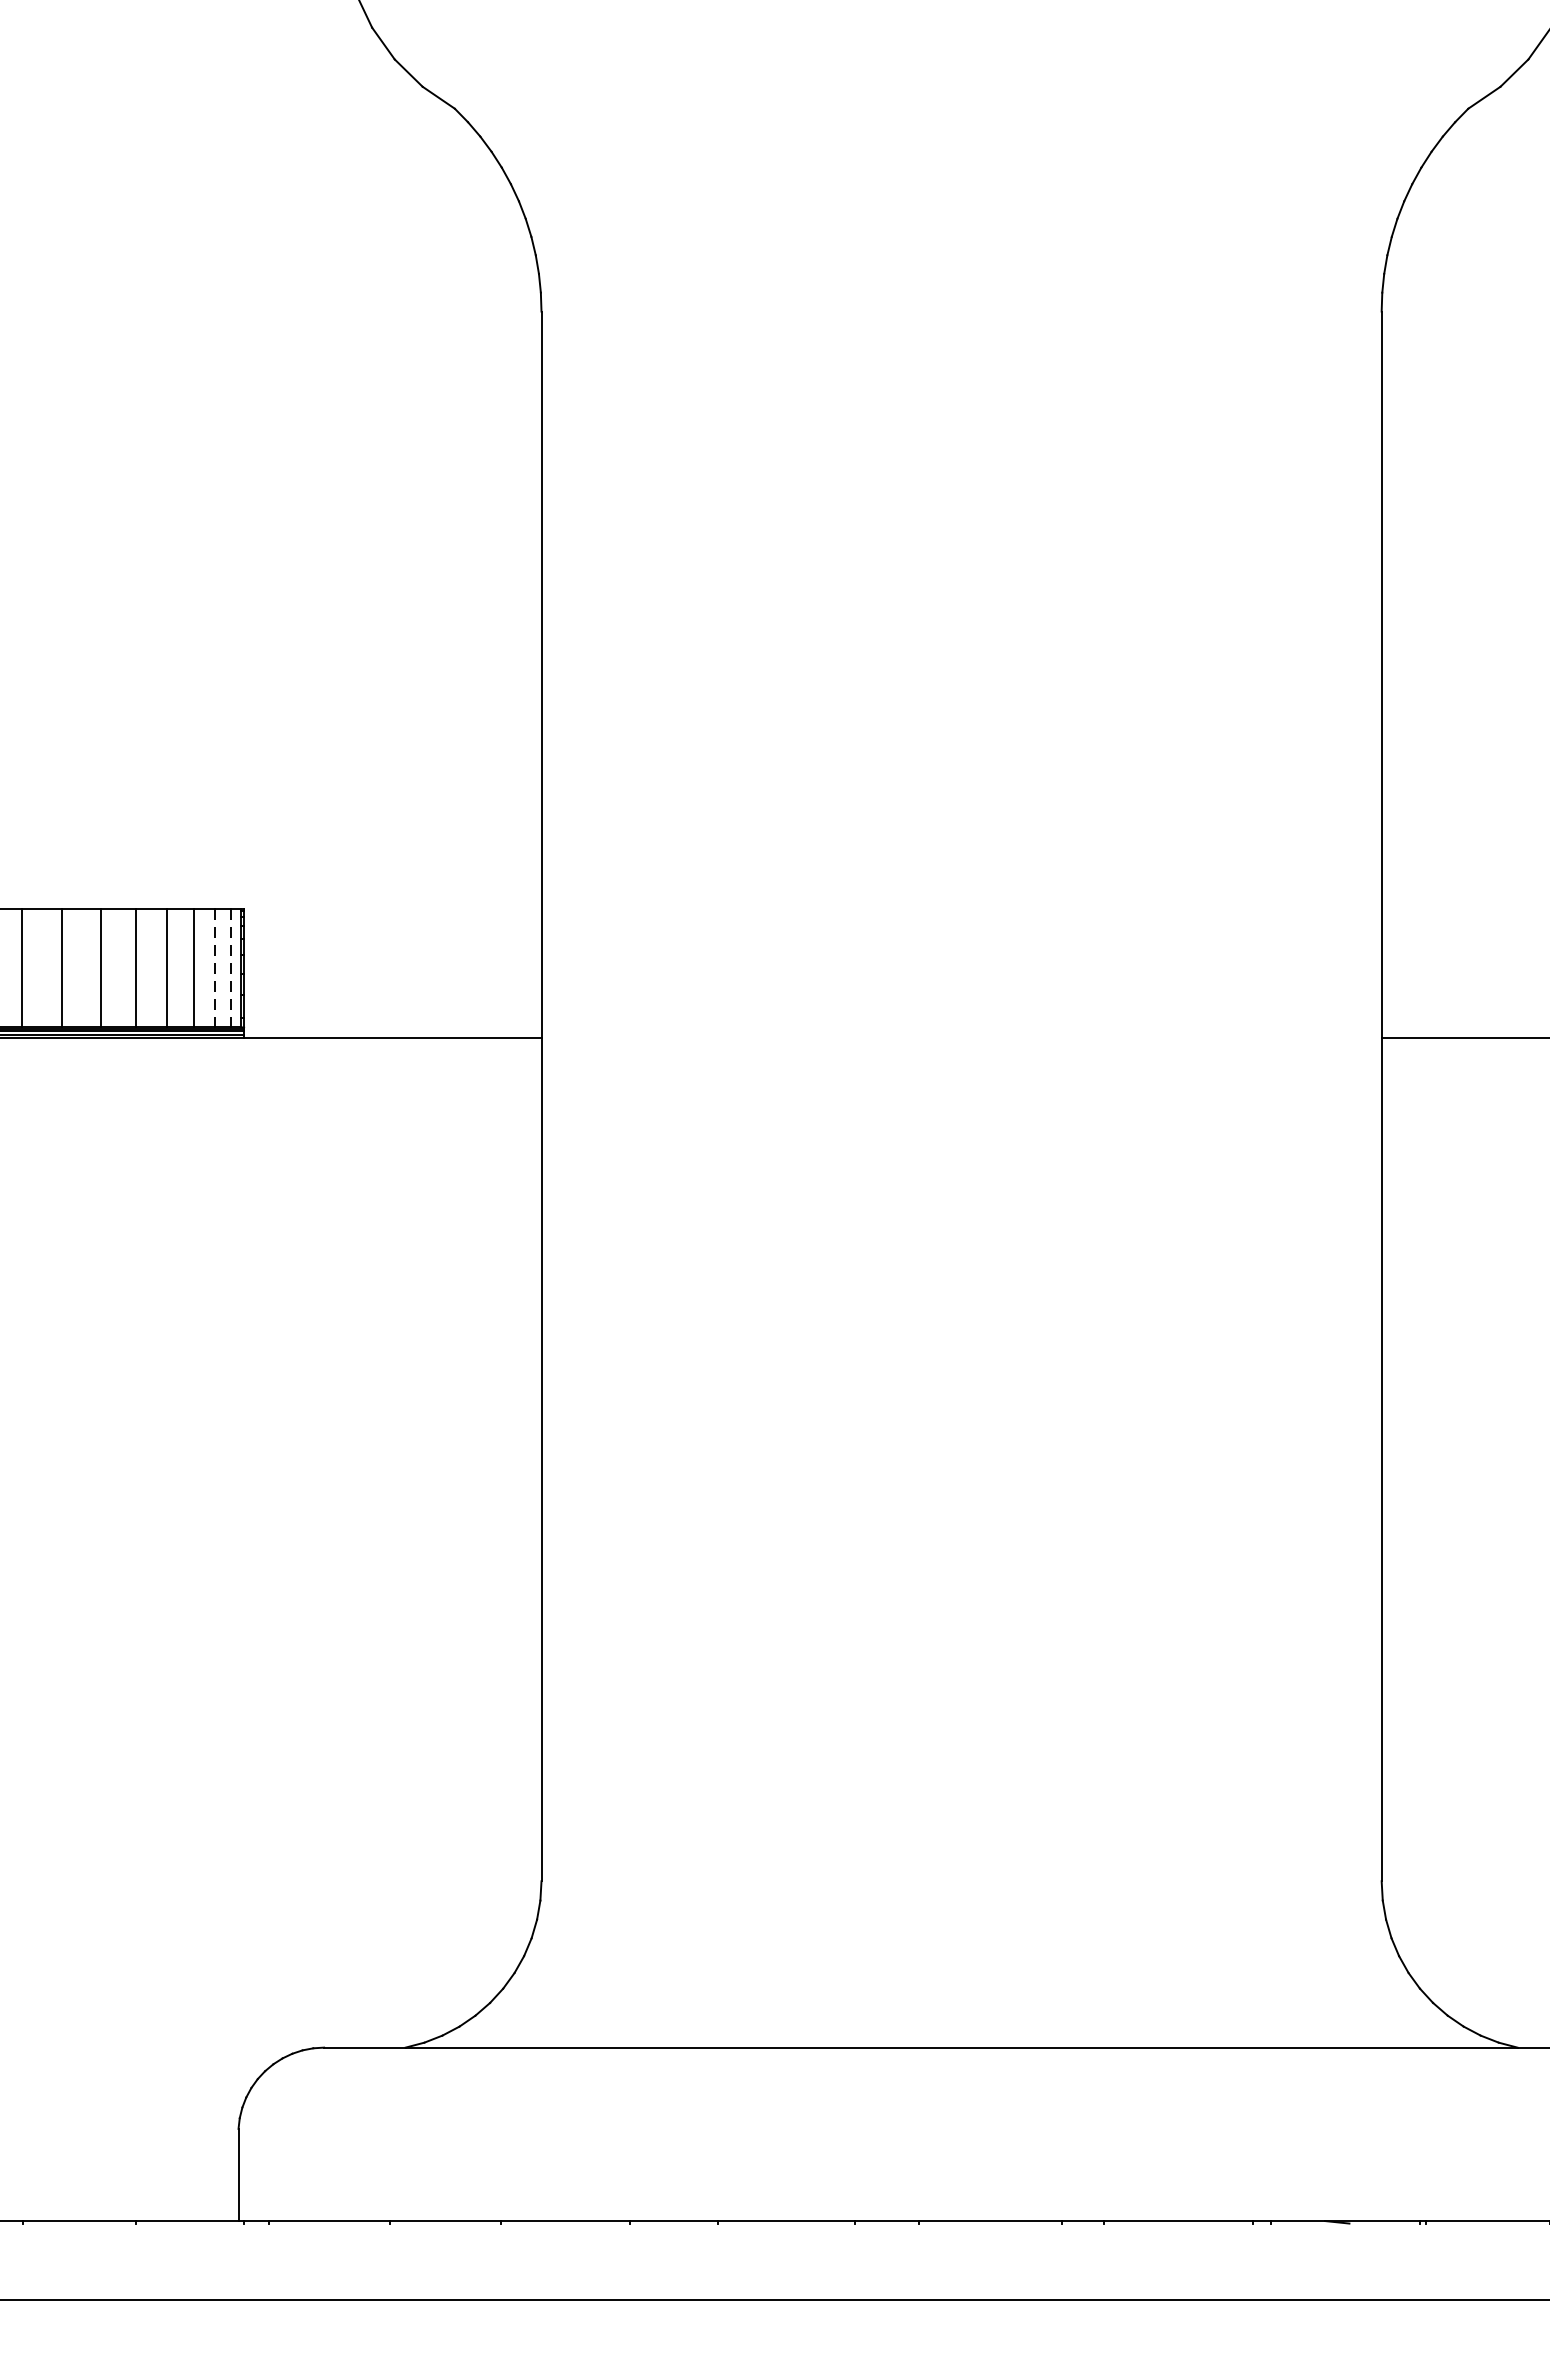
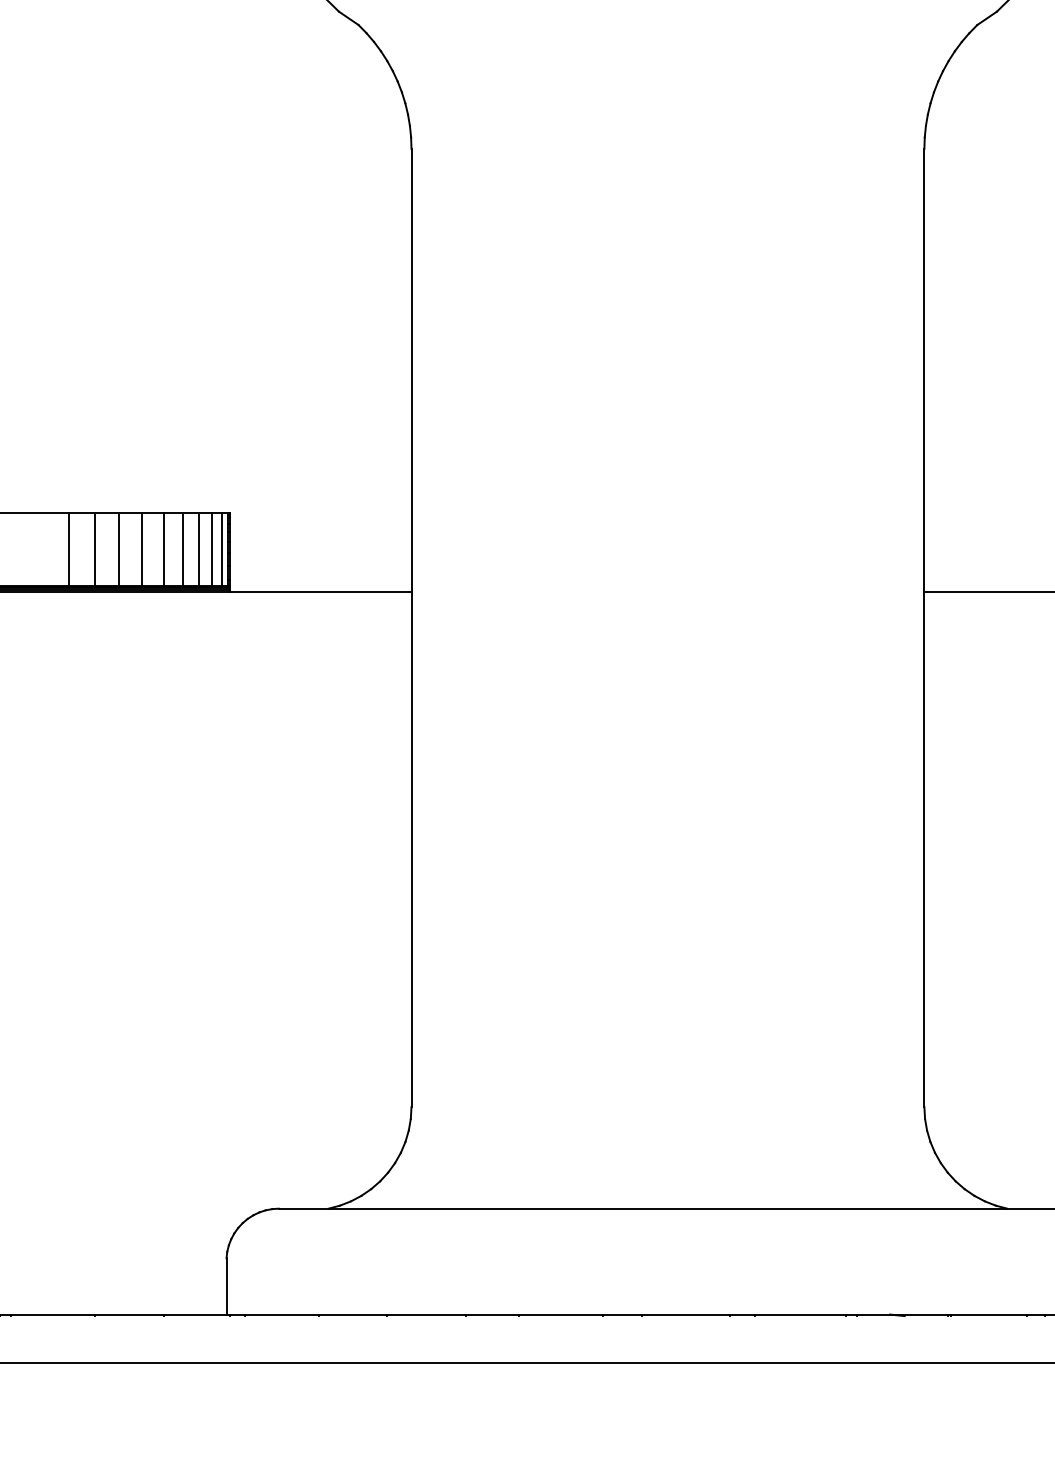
line: (215, 969) -> (212, 550), dashed -> solid
line: (231, 969) -> (222, 550), dashed -> solid

